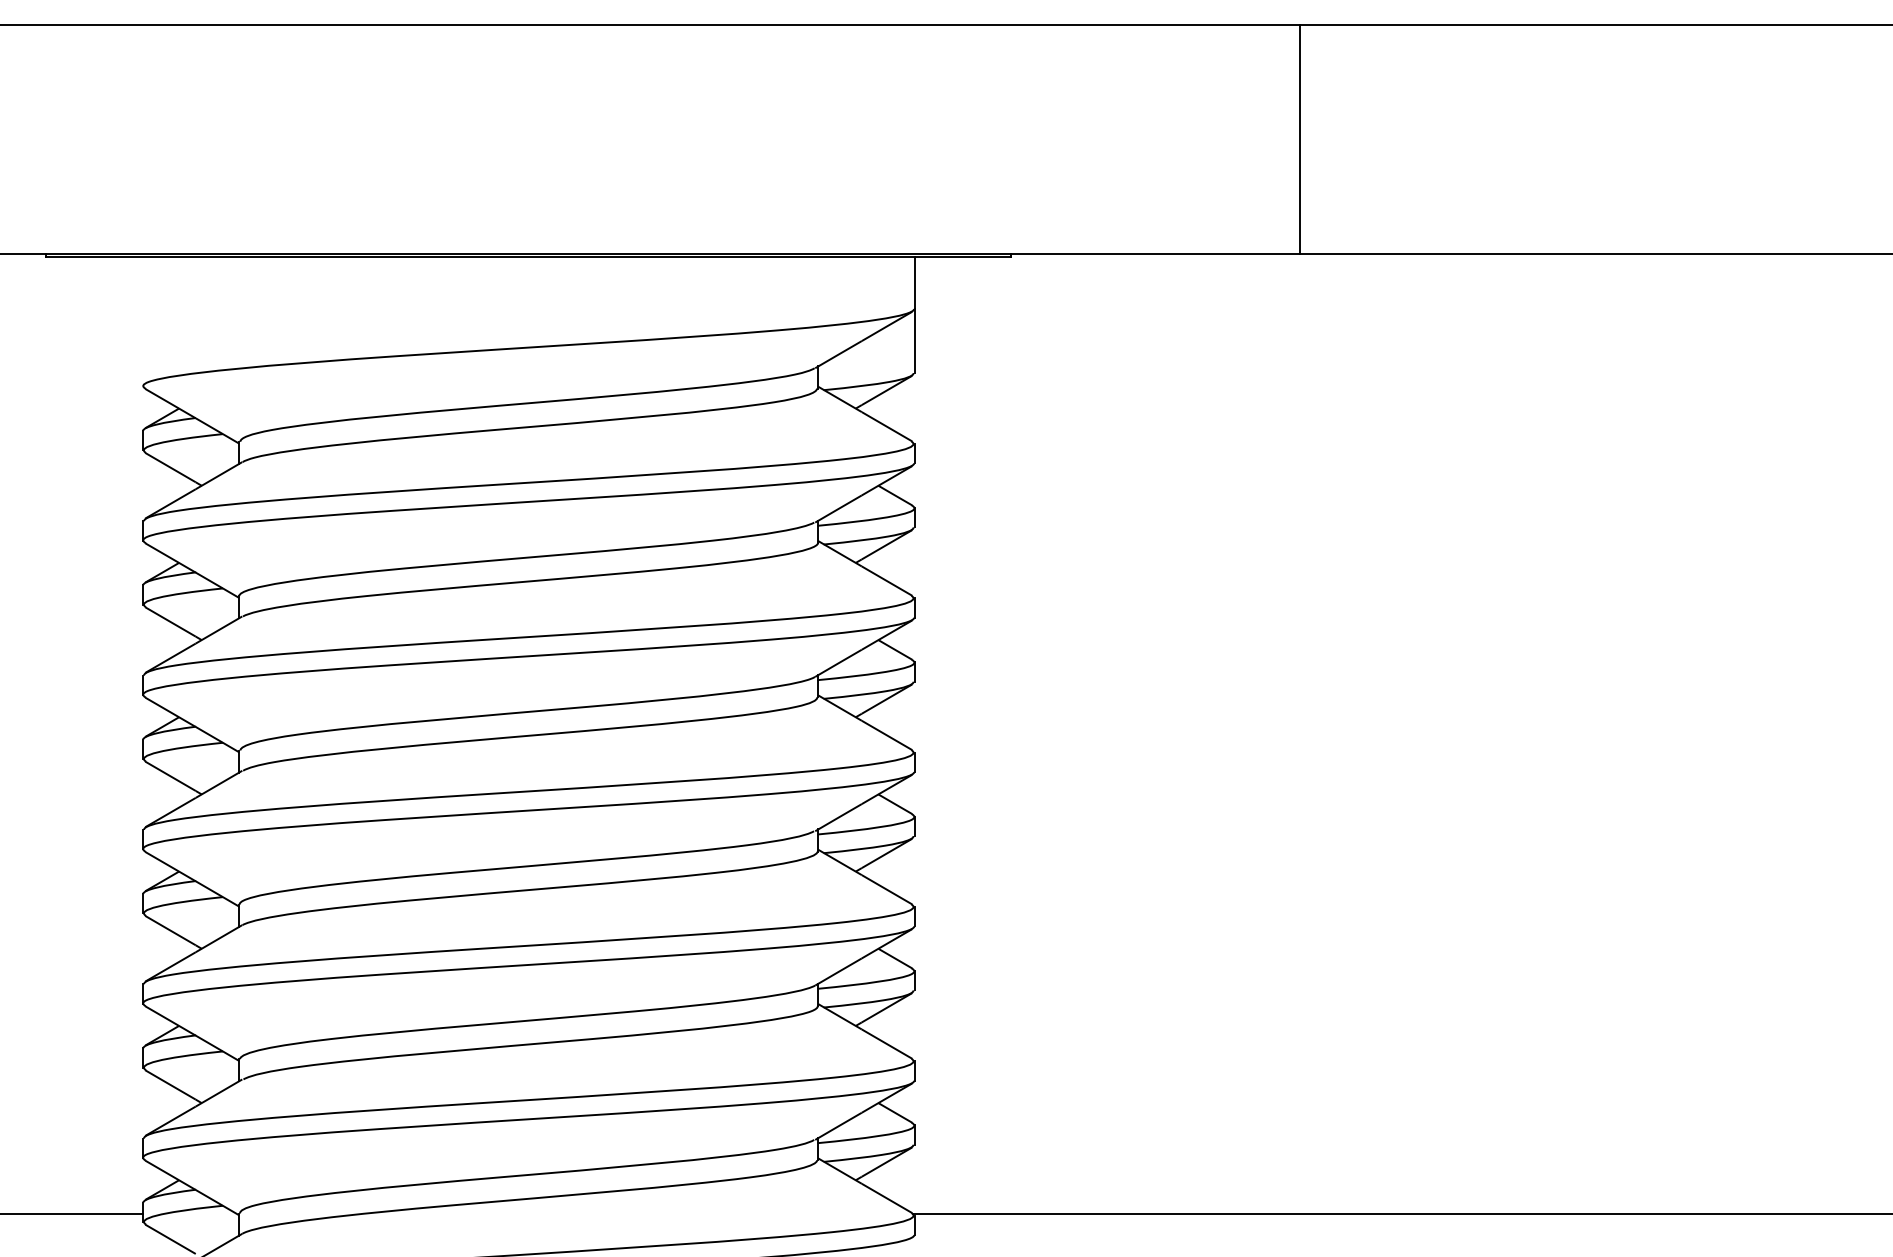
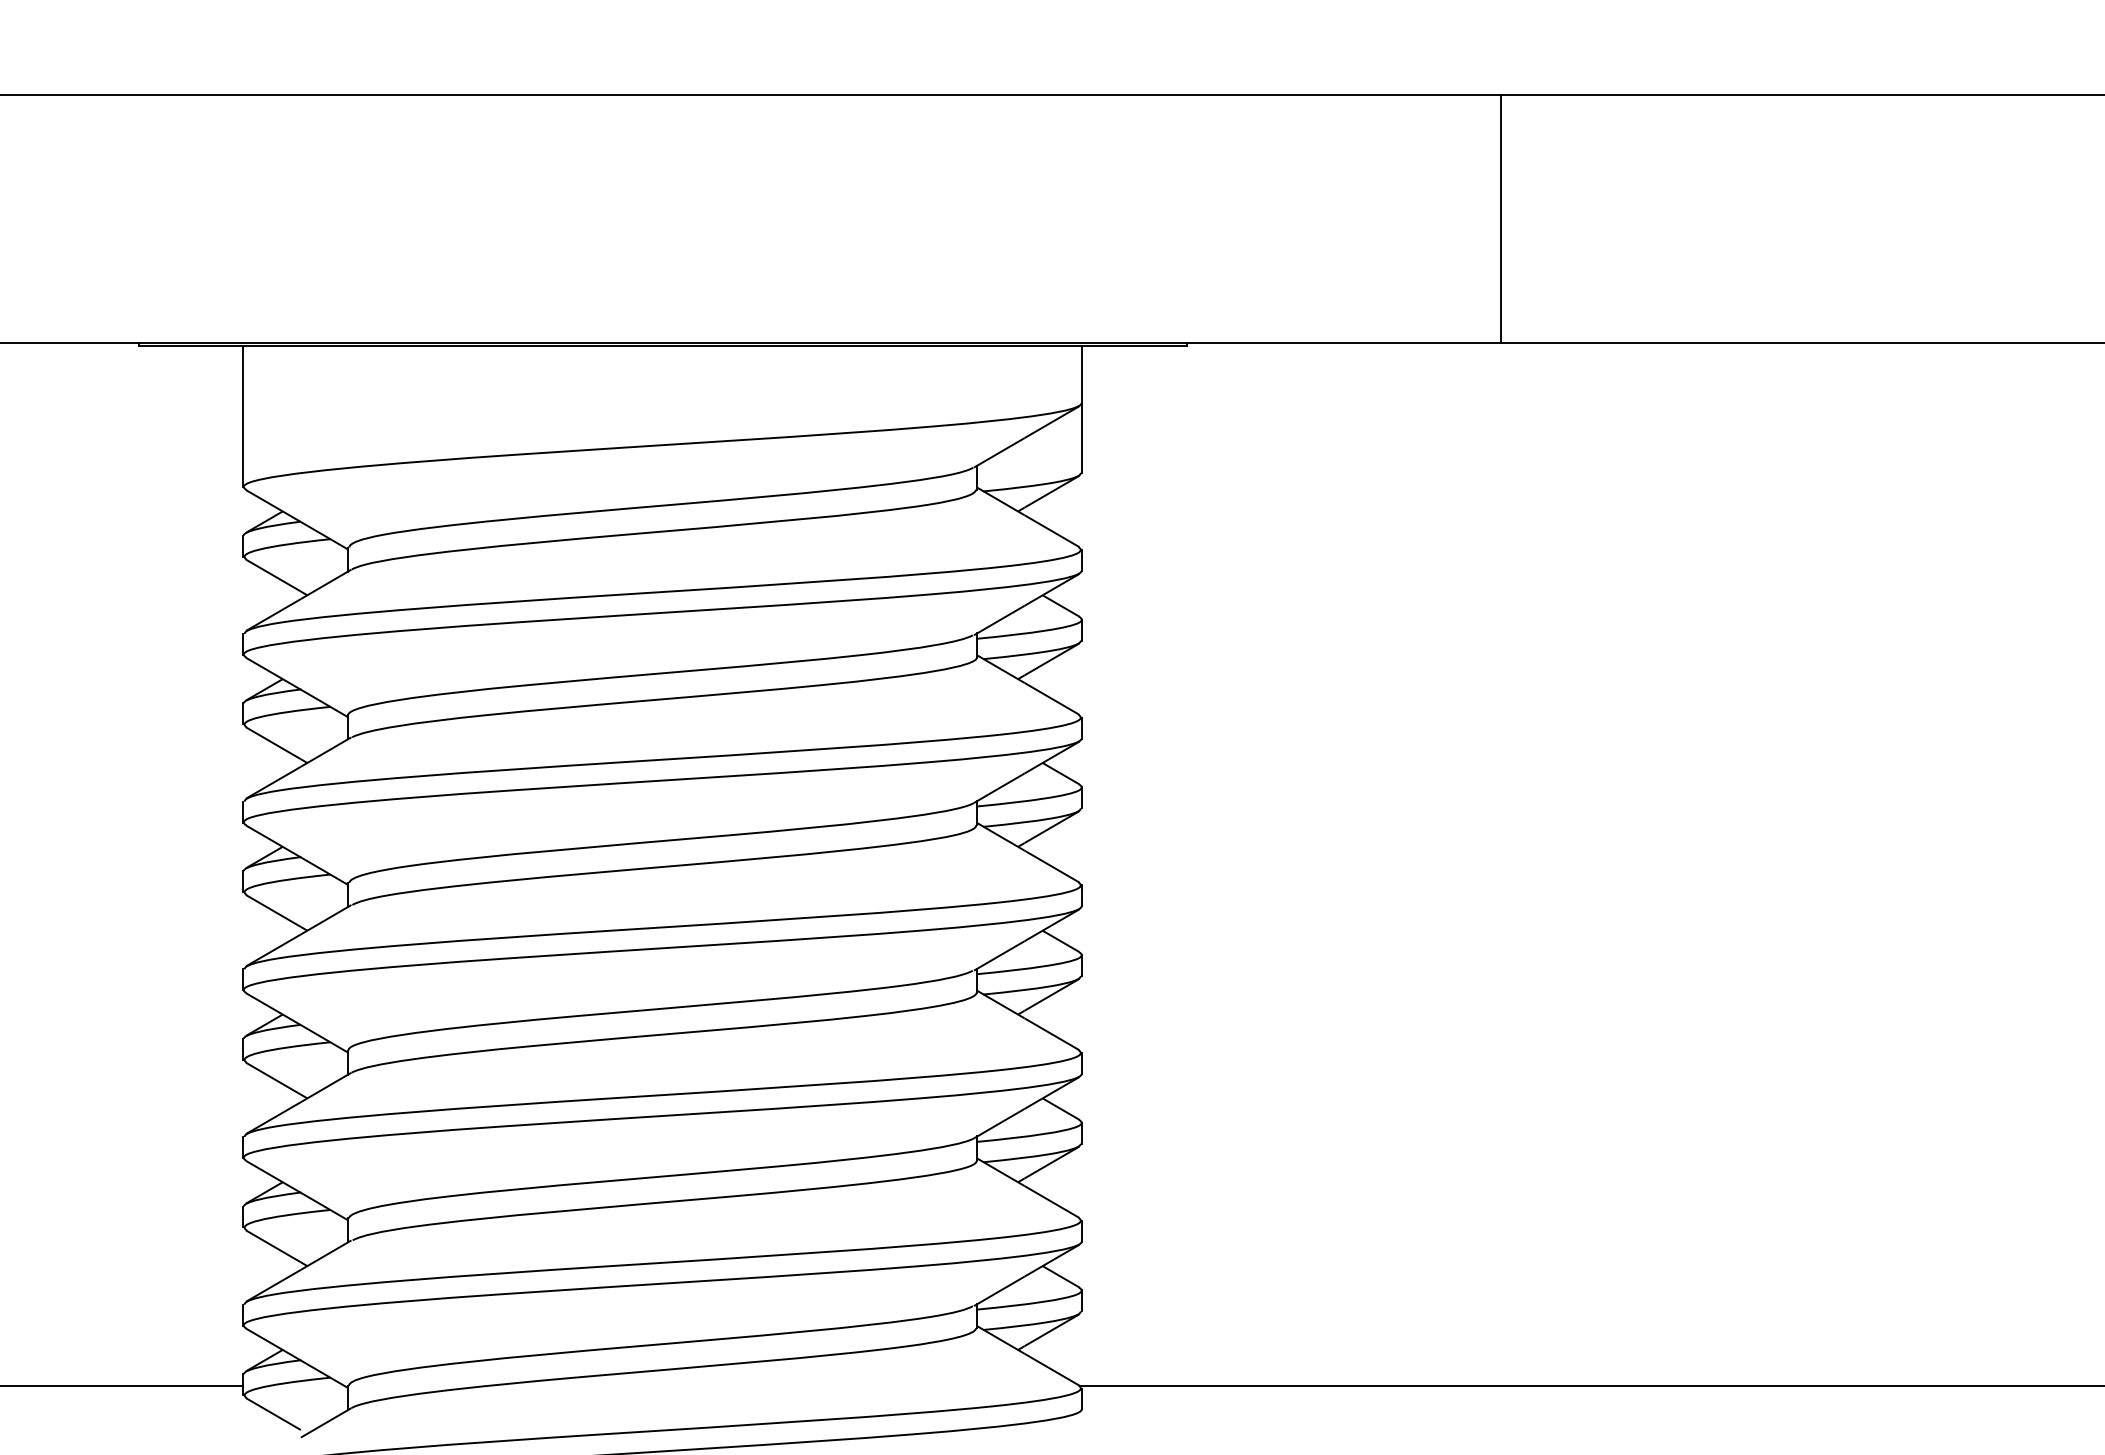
line: (142, 321) -> (243, 416), added

